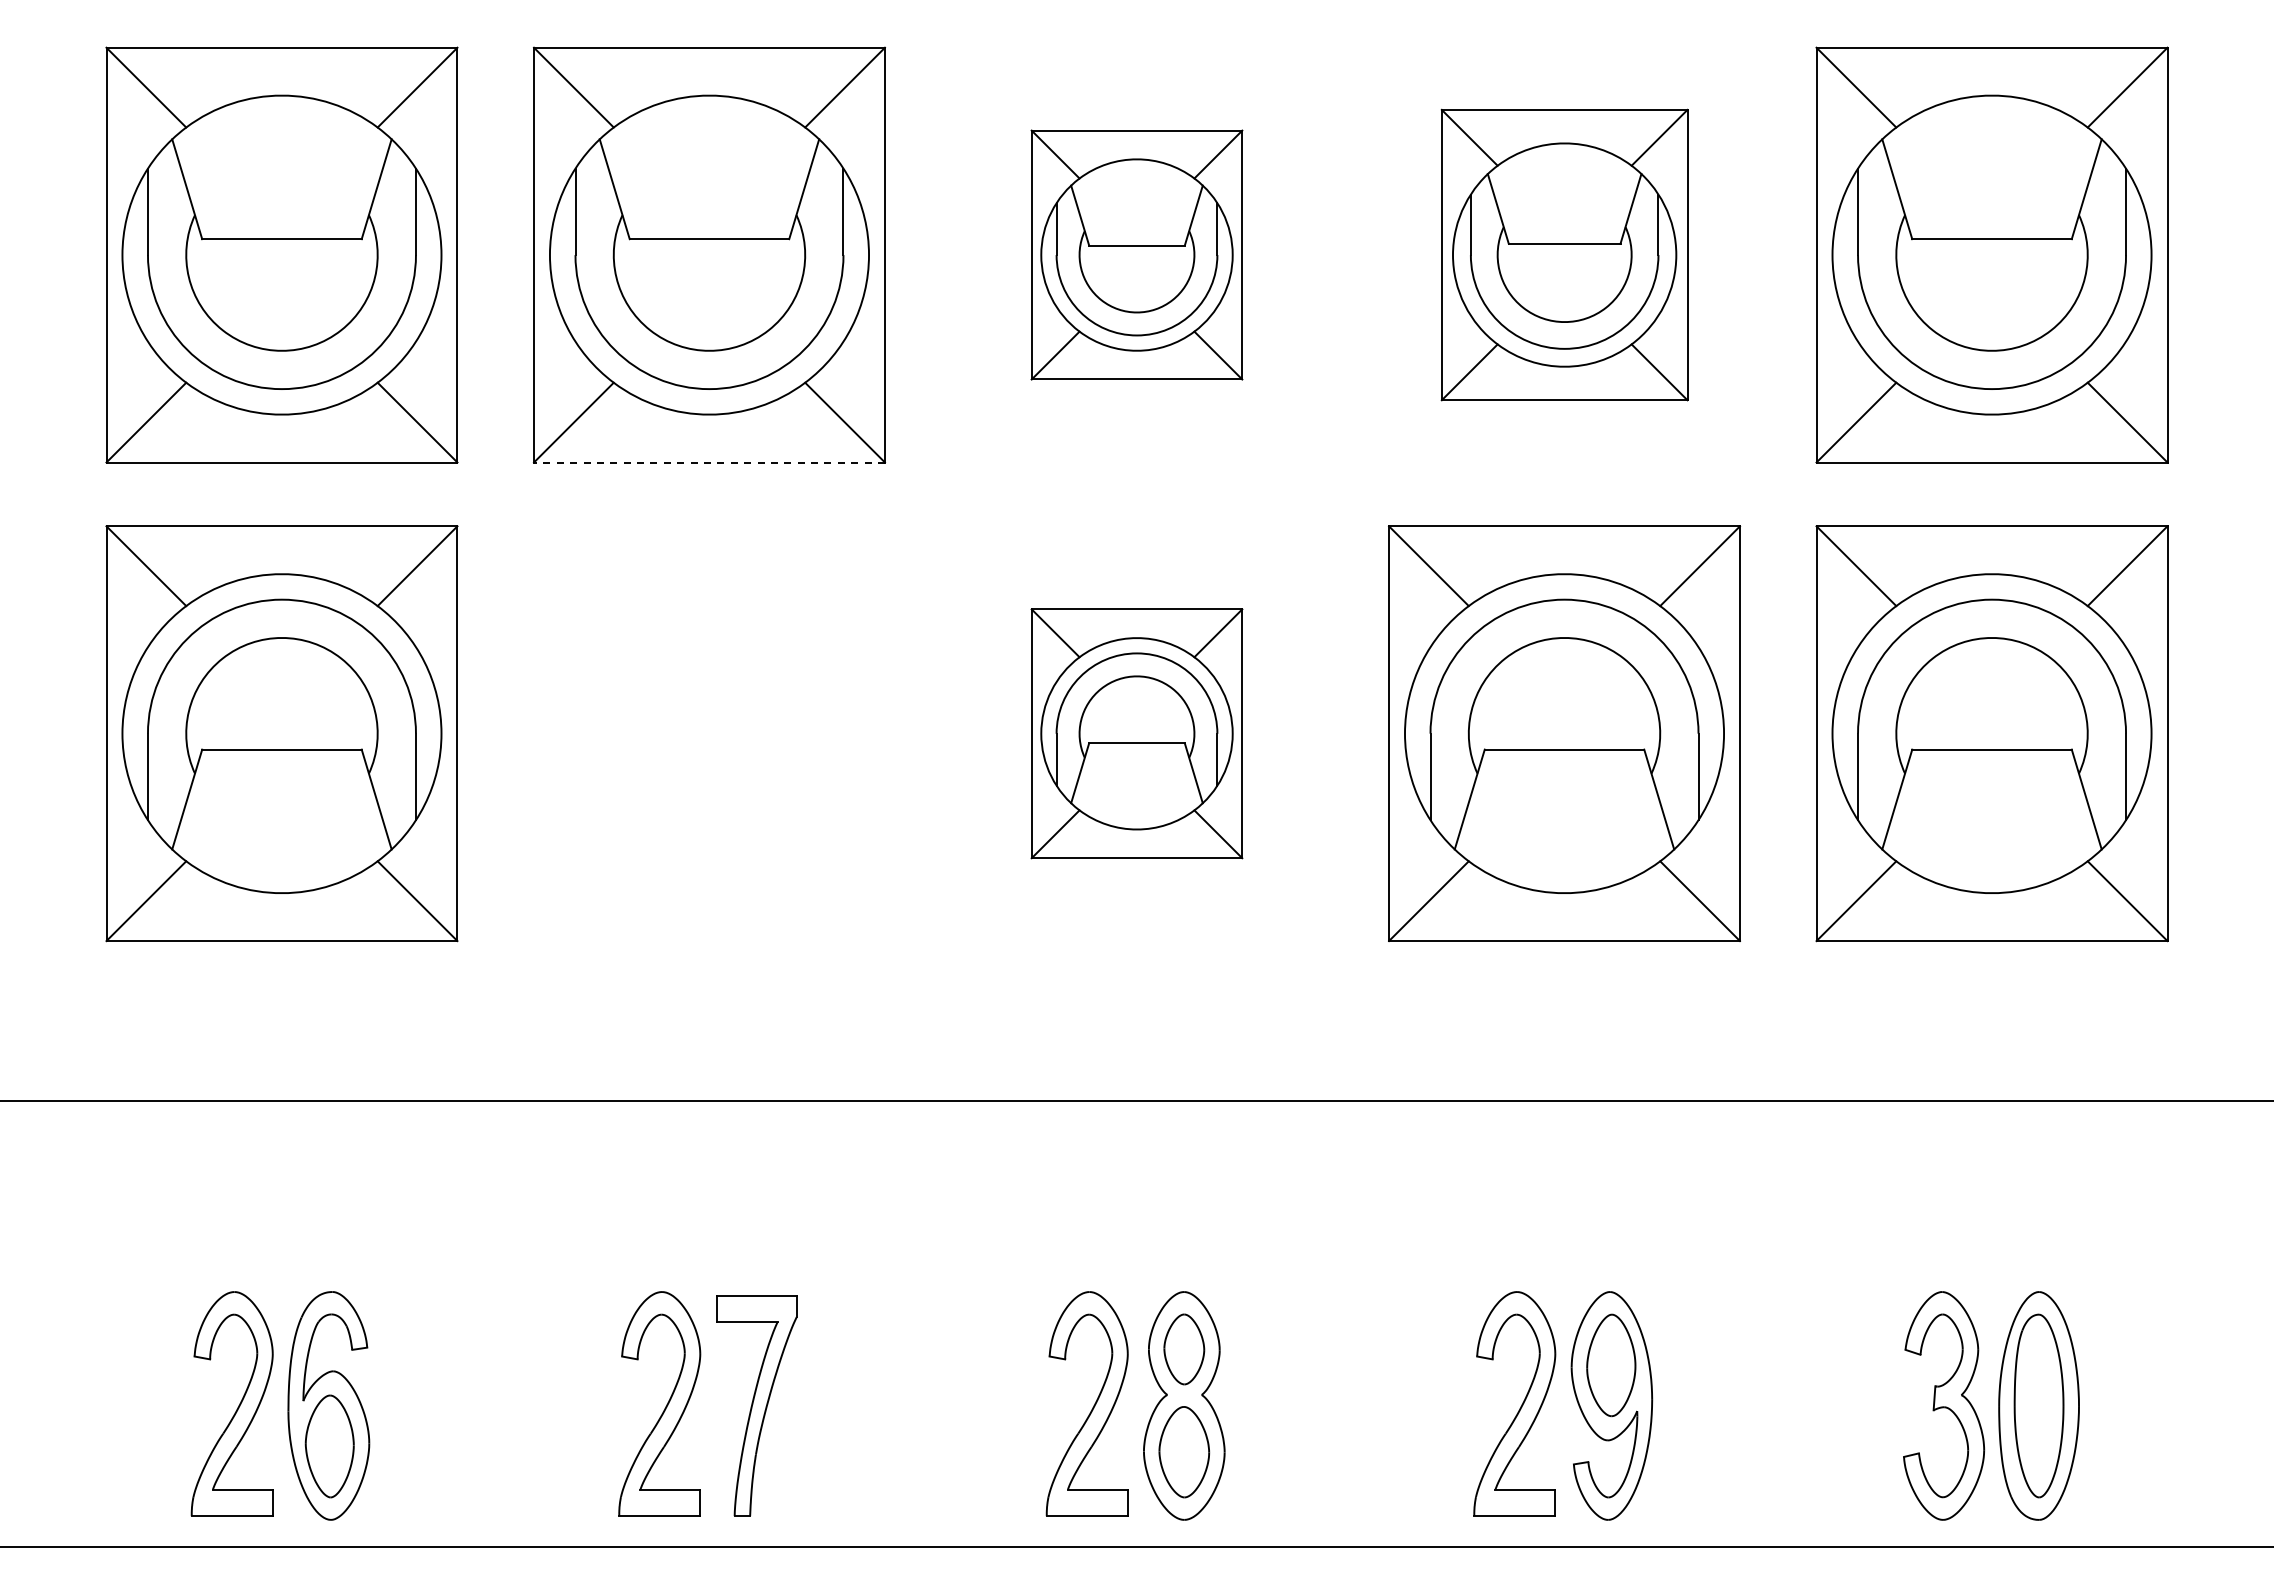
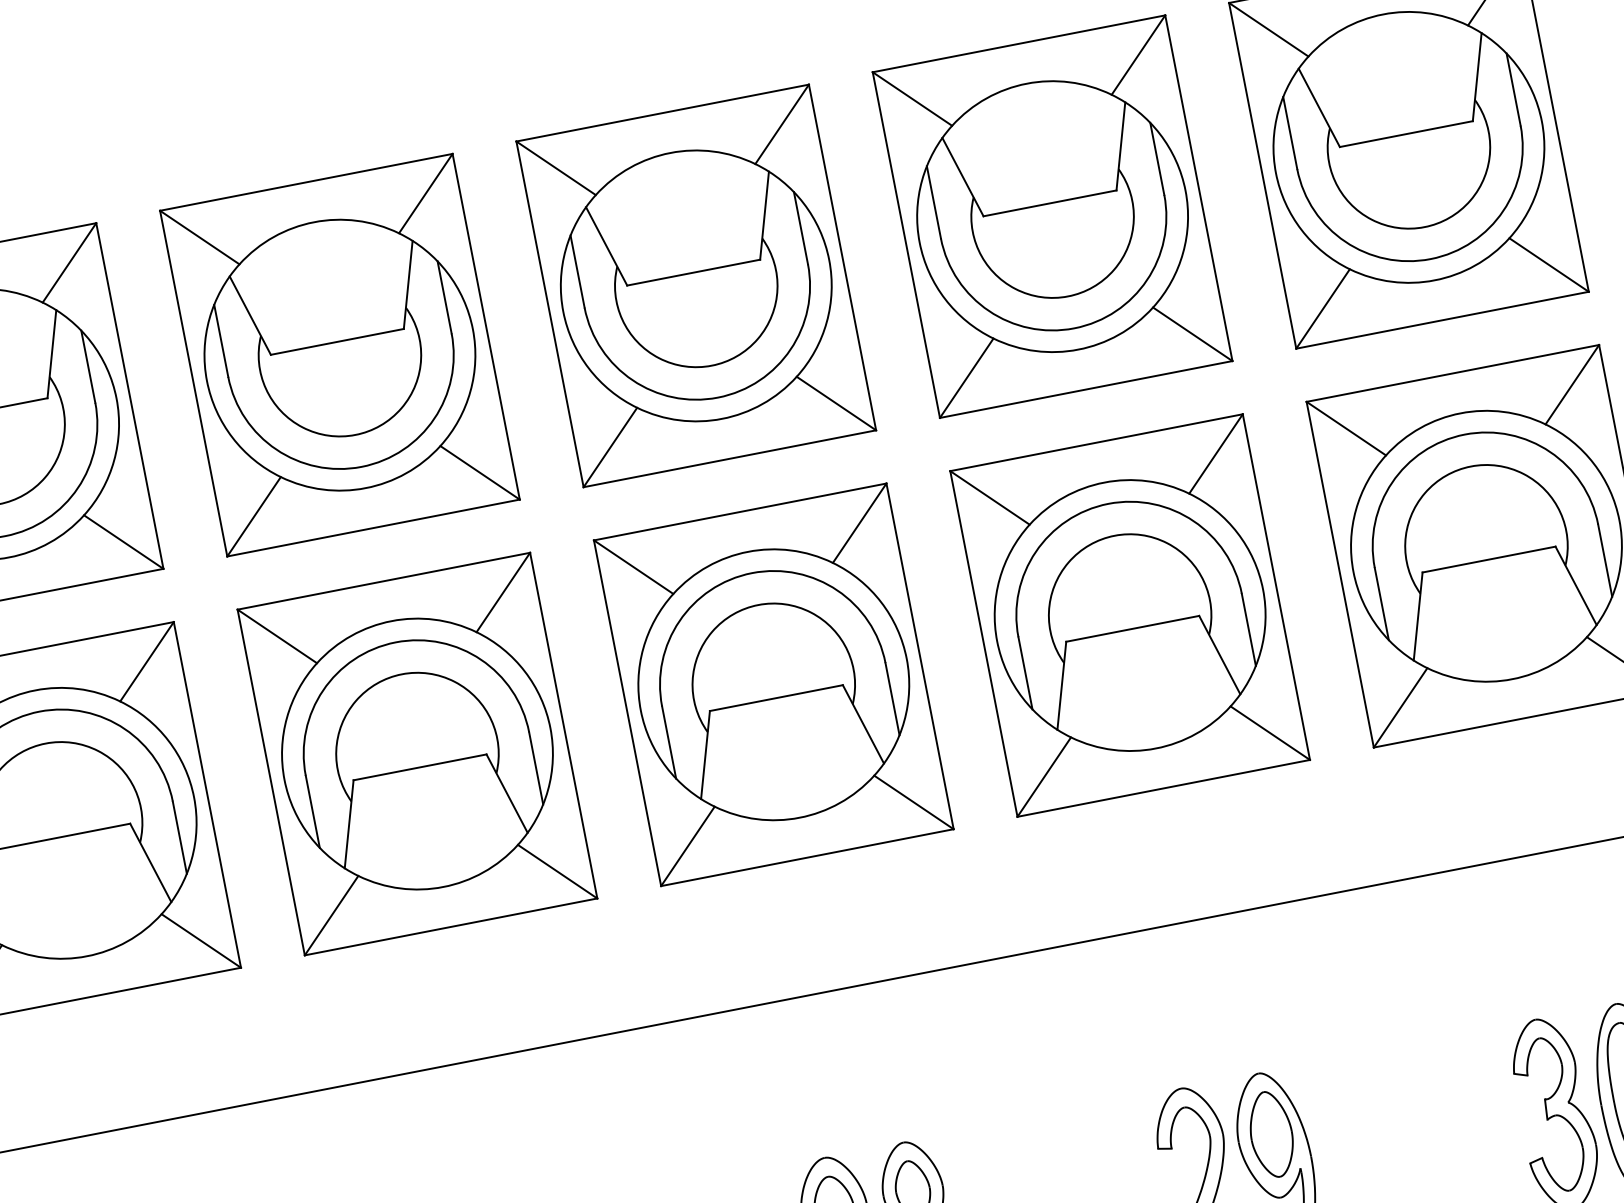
part: (1136, 254) -> (695, 285), size x1.67
part: (1564, 254) -> (1052, 216), size x1.43
line: (708, 462) -> (372, 528), dashed -> solid
part: (709, 733) -> (417, 753), added
part: (1136, 733) -> (773, 684), size x1.67

